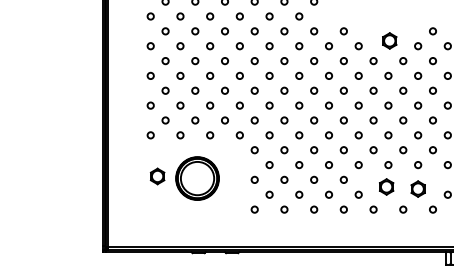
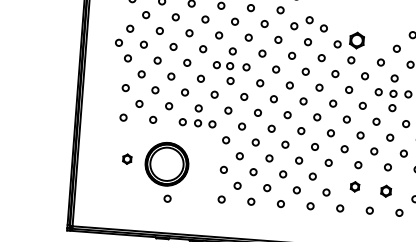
circle: (328, 24) -> (309, 20), added
part: (389, 40) -> (356, 40), moved
circle: (140, 61) -> (118, 43), added
circle: (253, 75) -> (230, 65), added
circle: (418, 91) -> (393, 94), added
circle: (225, 135) -> (198, 123), added
part: (157, 176) -> (127, 159), size x0.6
part: (386, 186) -> (354, 186), size x0.6
part: (417, 188) -> (385, 190), size x0.7
circle: (200, 212) -> (167, 198), added

